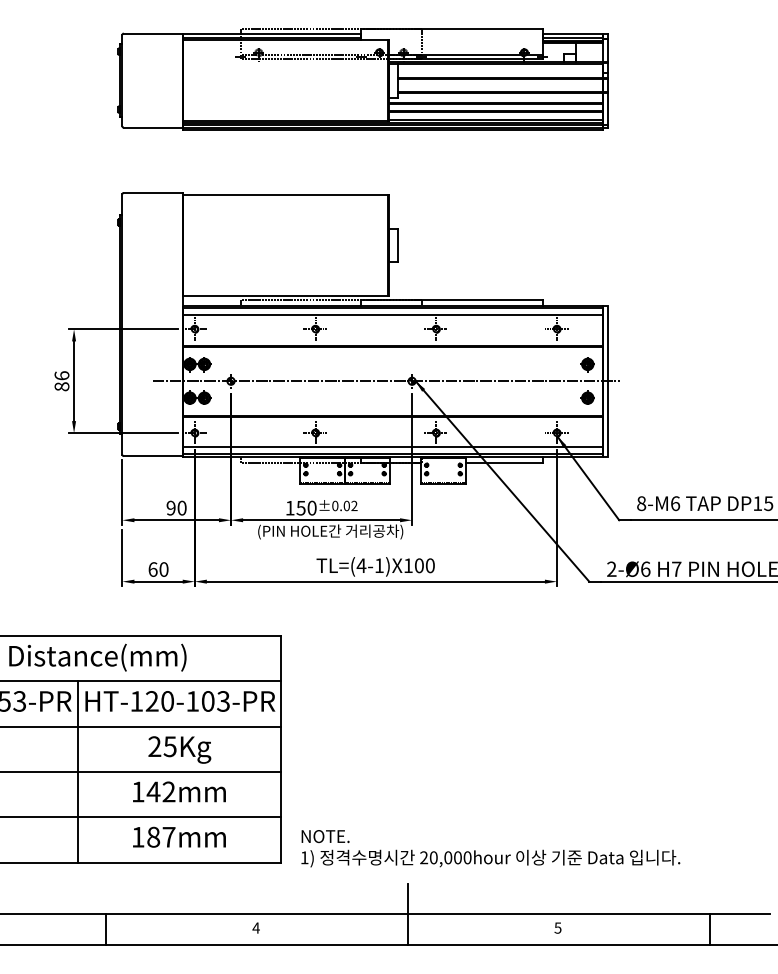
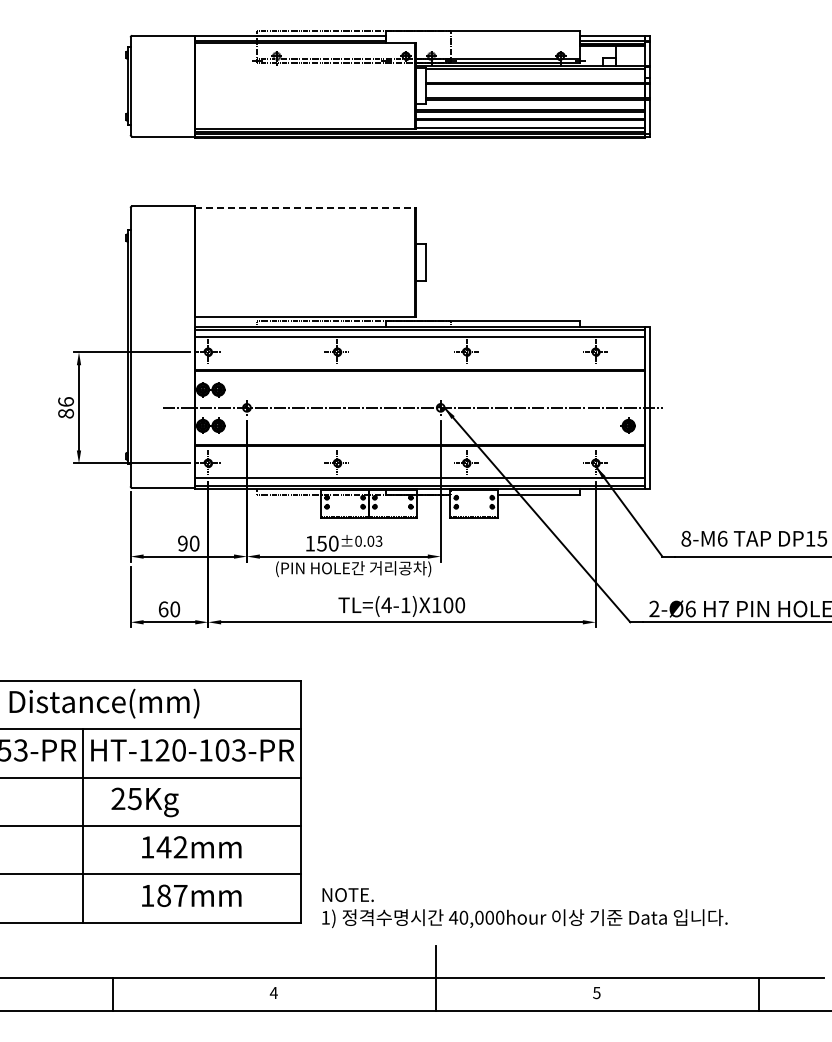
line: (285, 194) -> (305, 208), solid -> dashed
part: (586, 364) -> (627, 389), removed
text: (353, 506) -> (378, 541), ±0.02 -> ±0.03
text: (179, 750) -> (144, 802), moved
text: (424, 857) -> (453, 917), 20,000hour -> 40,000hour

